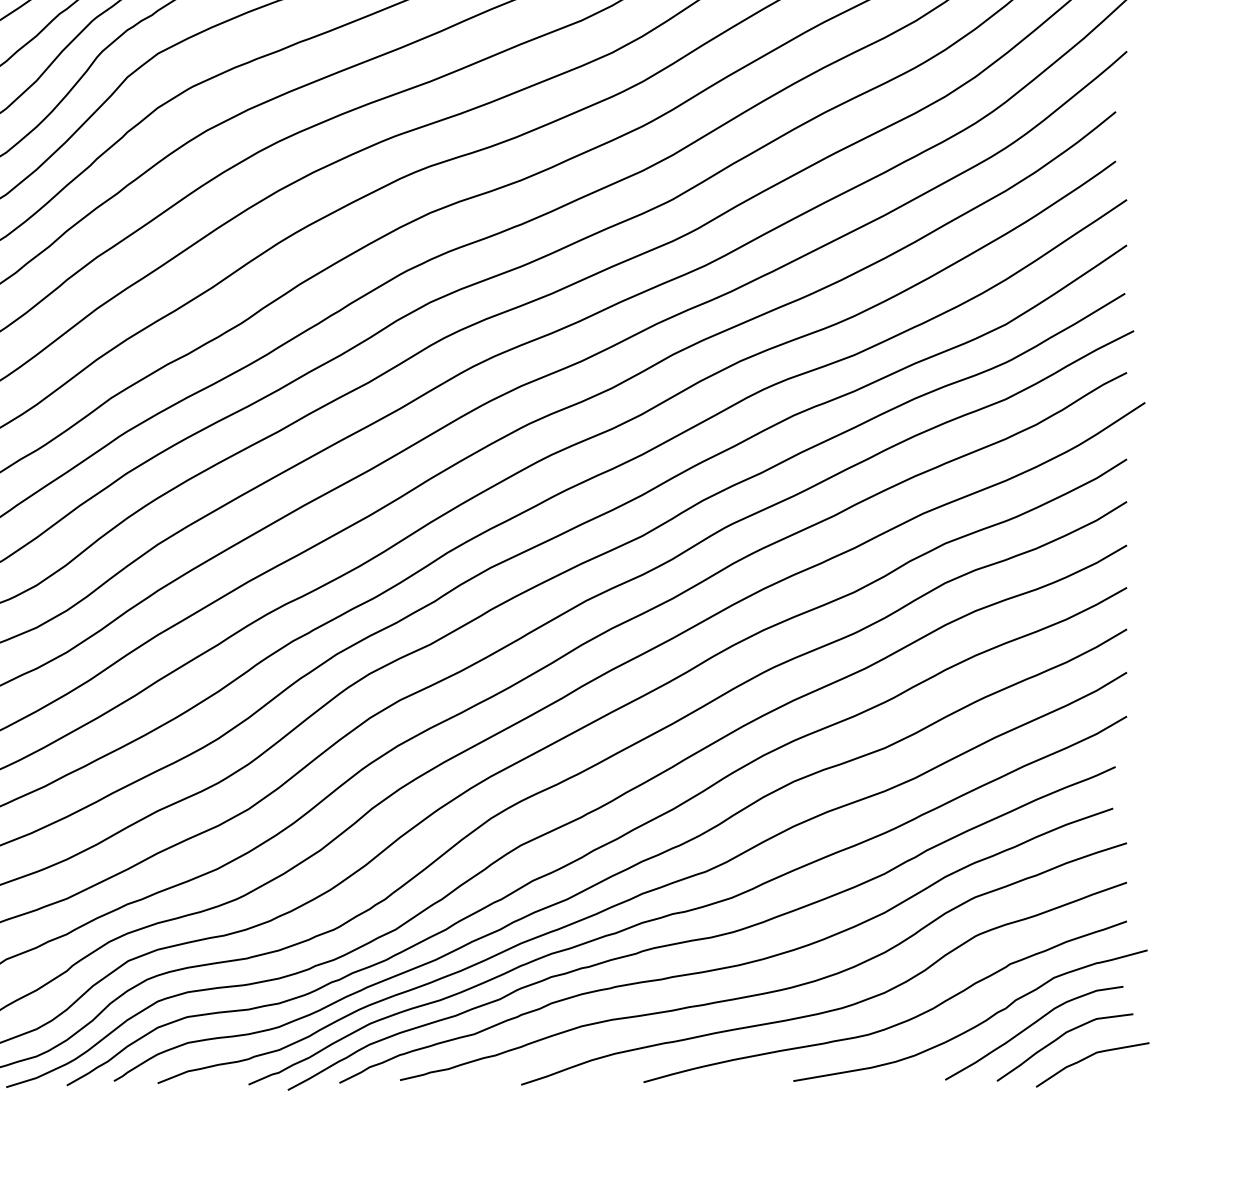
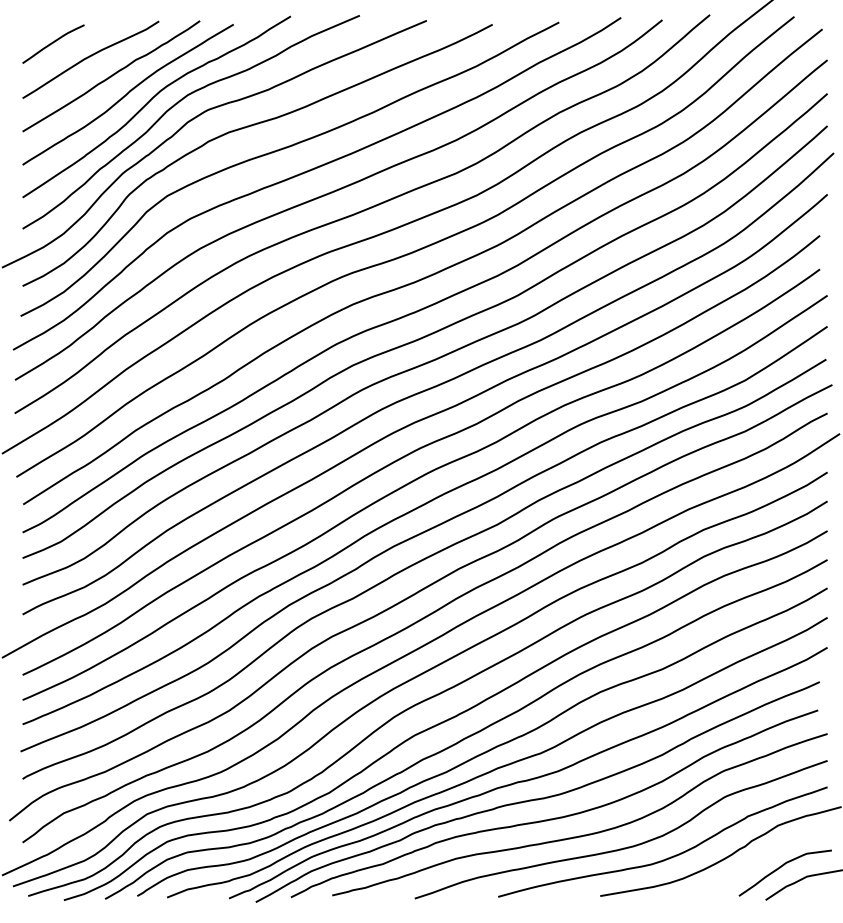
curve: (1031, 1027) -> (762, 859), removed

